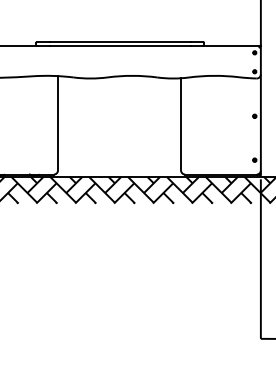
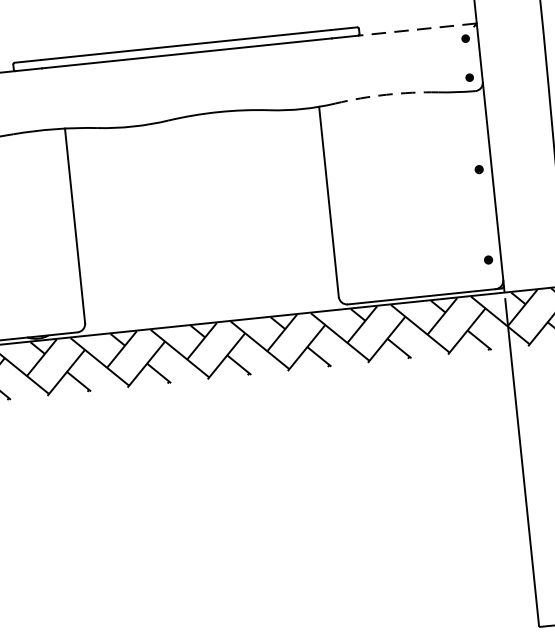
line: (232, 46) -> (418, 30), solid -> dashed
arc: (213, 75) -> (385, 94), solid -> dashed

